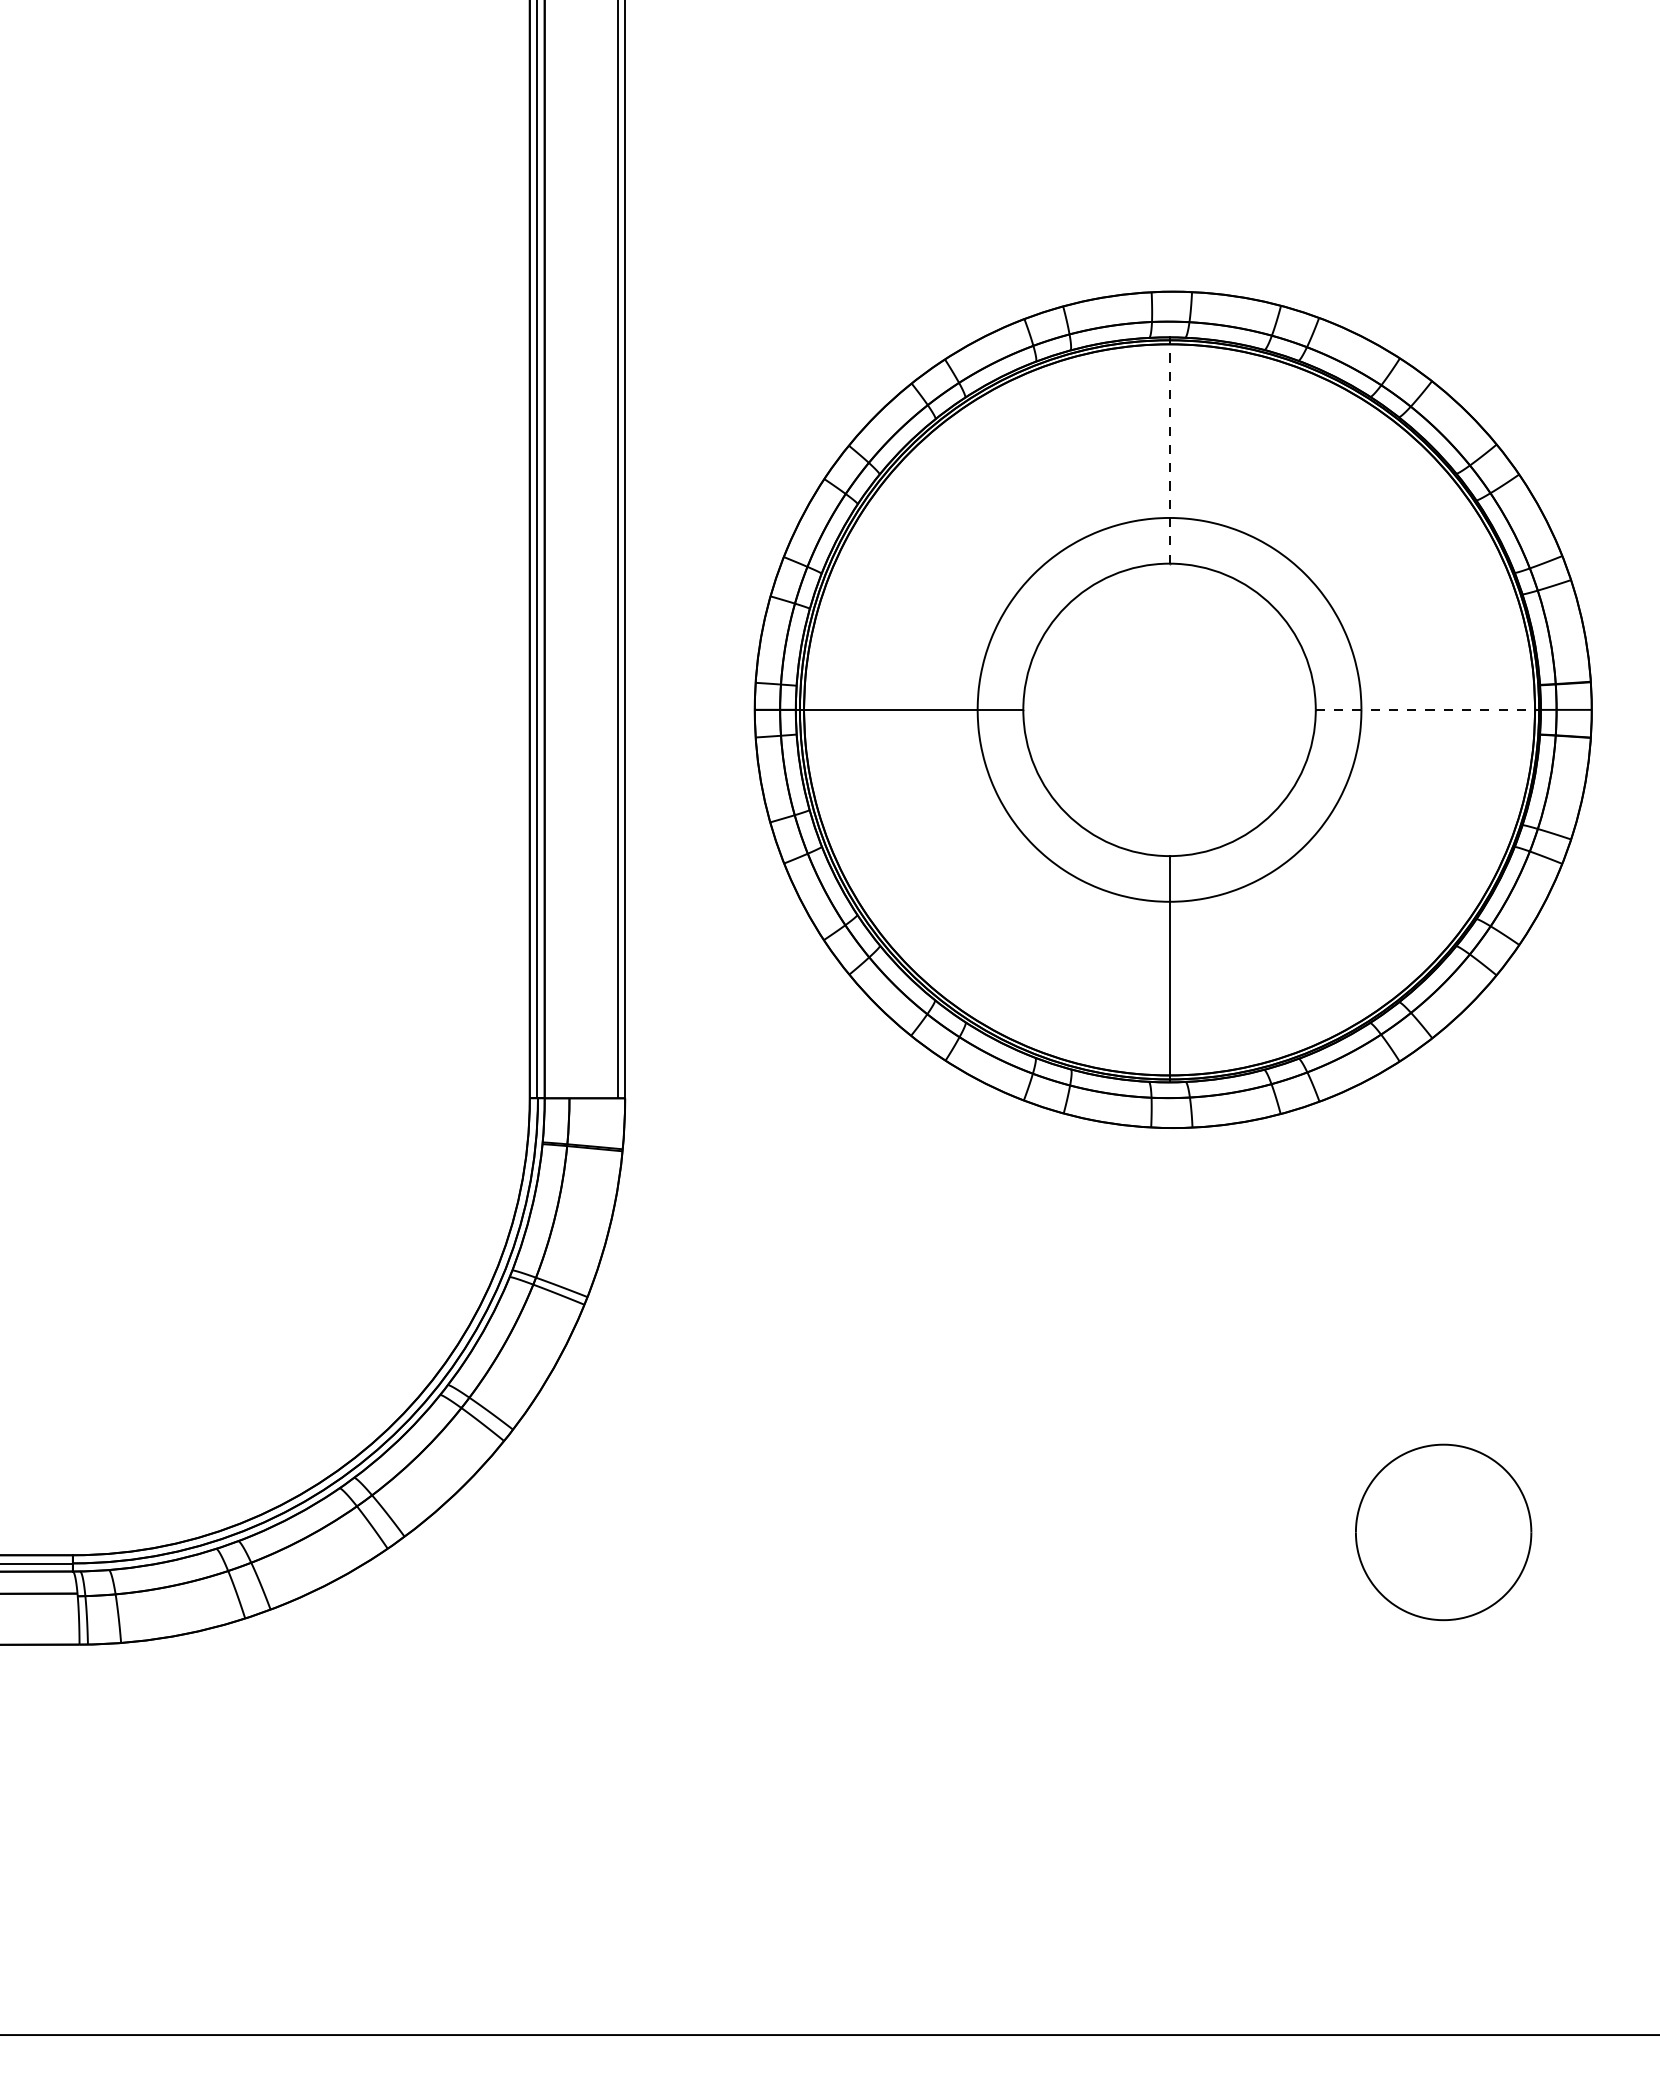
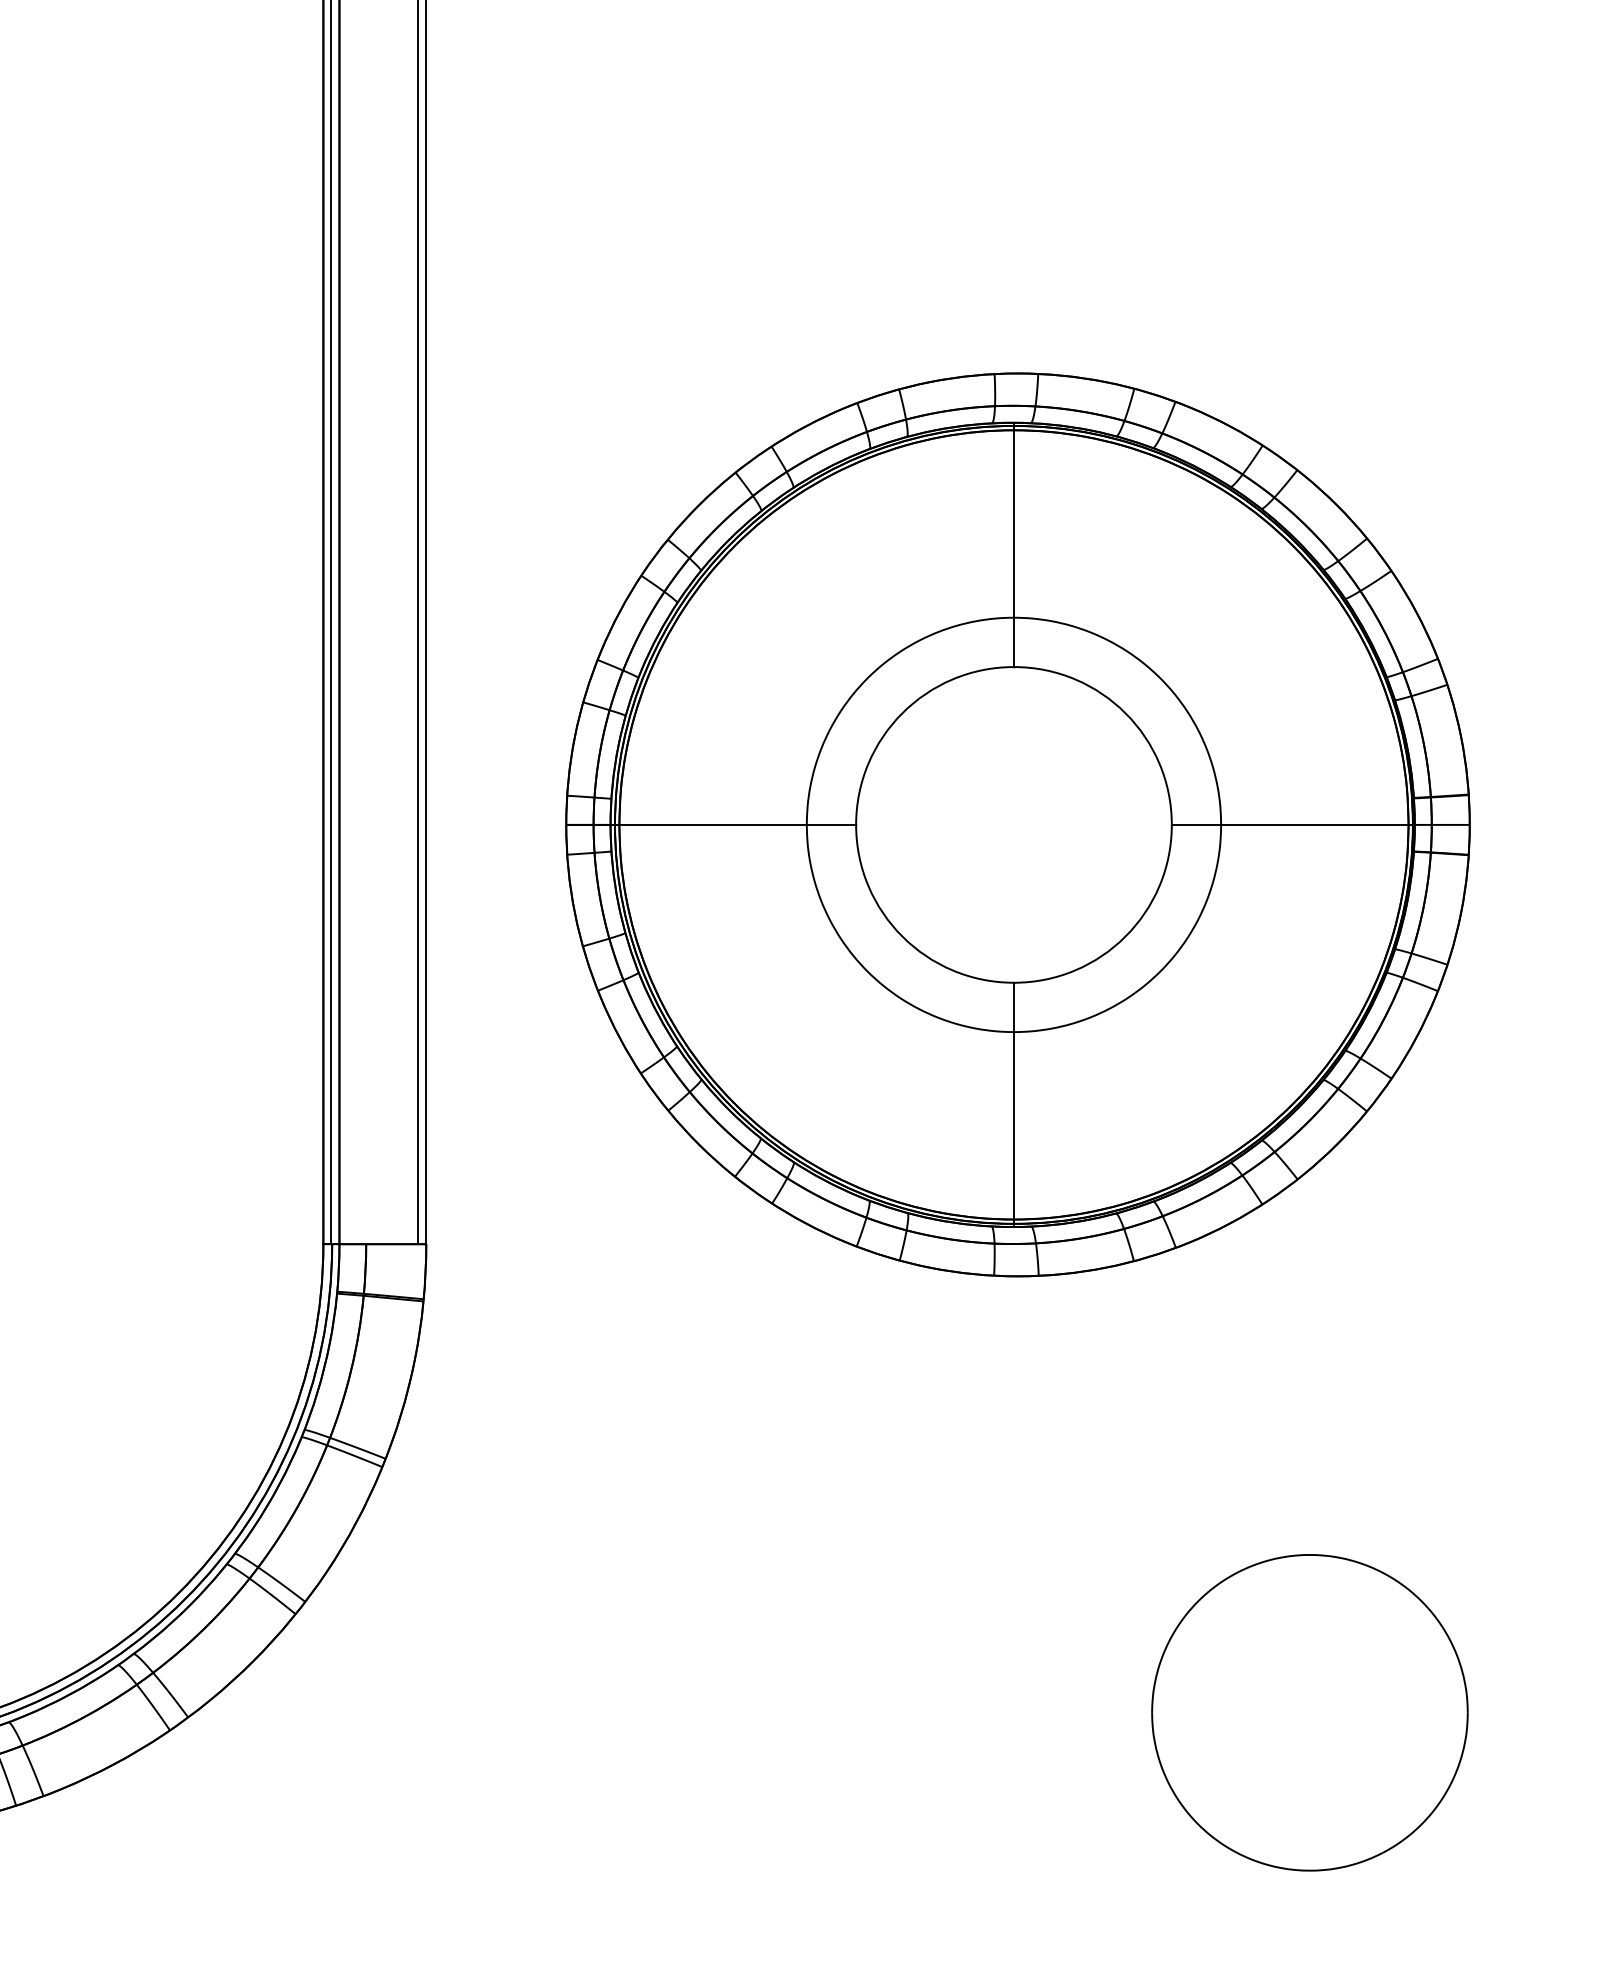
line: (1169, 453) -> (1013, 548), dashed -> solid
line: (1425, 709) -> (1290, 824), dashed -> solid
part: (1443, 1532) -> (1309, 1712), size x1.67

